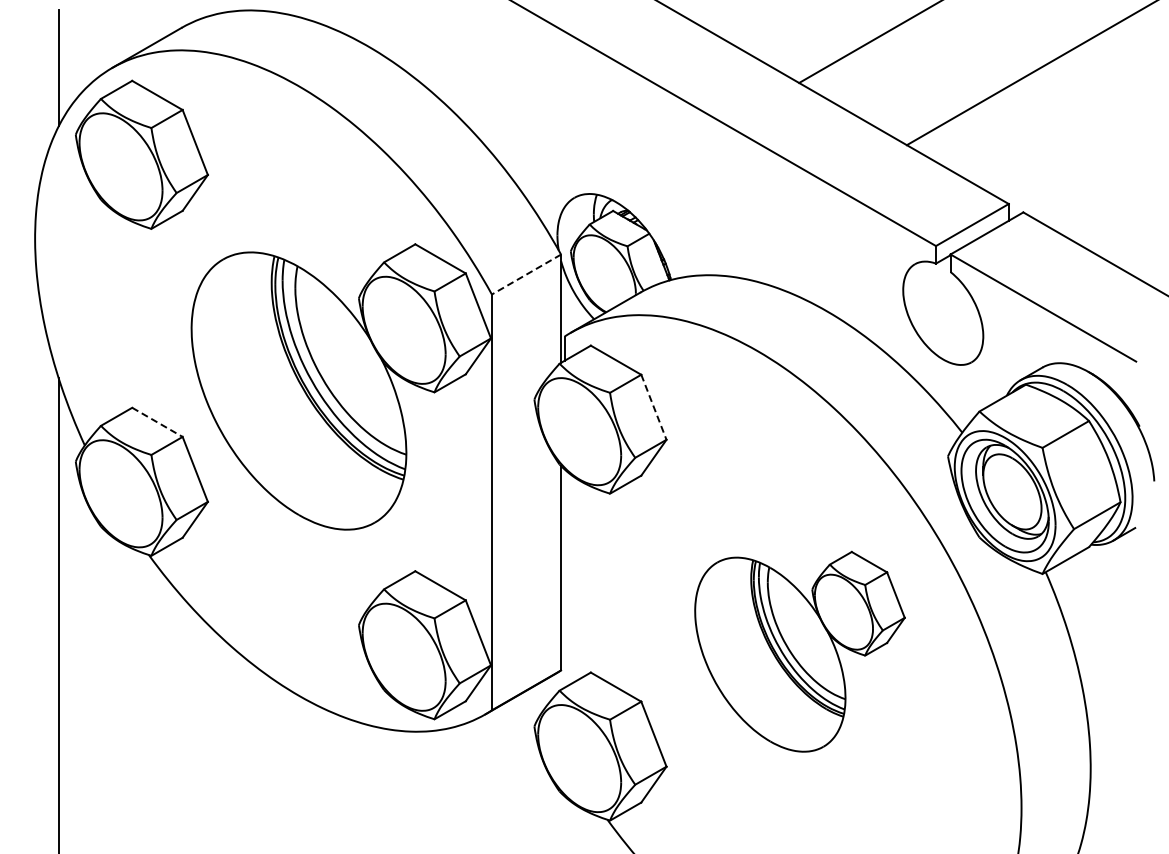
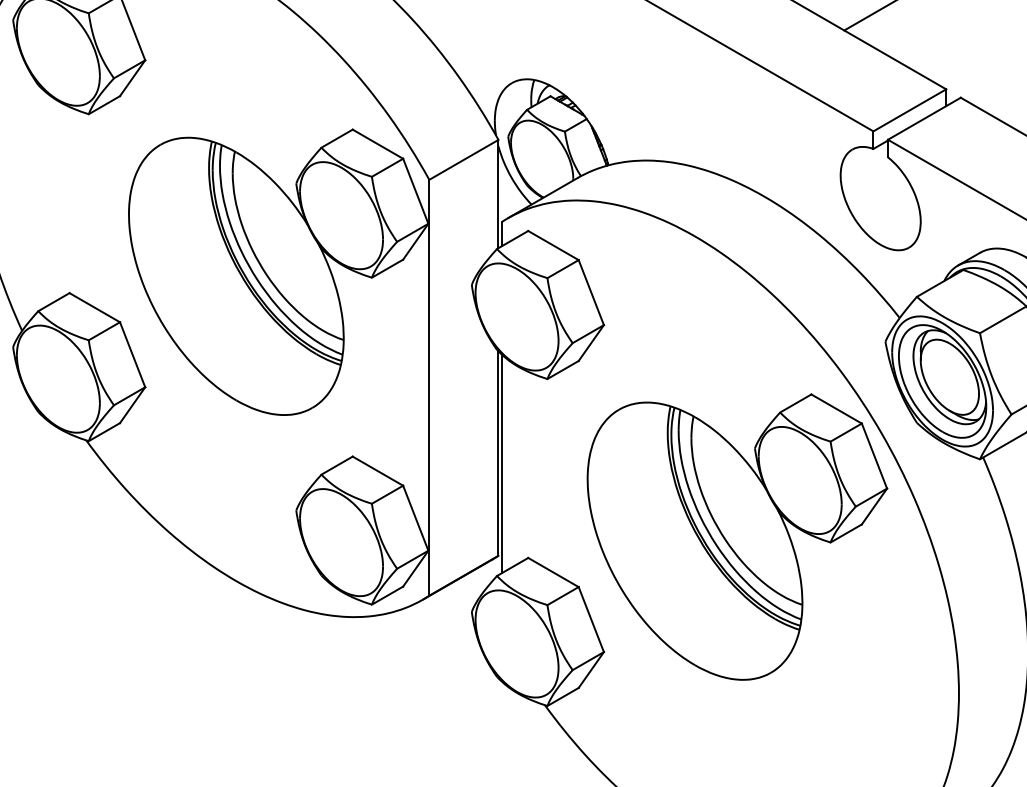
line: (526, 274) -> (463, 159), dashed -> solid
line: (653, 407) -> (590, 292), dashed -> solid
line: (157, 422) -> (94, 307), dashed -> solid
line: (564, 578) -> (501, 463), added
part: (799, 651) -> (736, 536), size x1.43

